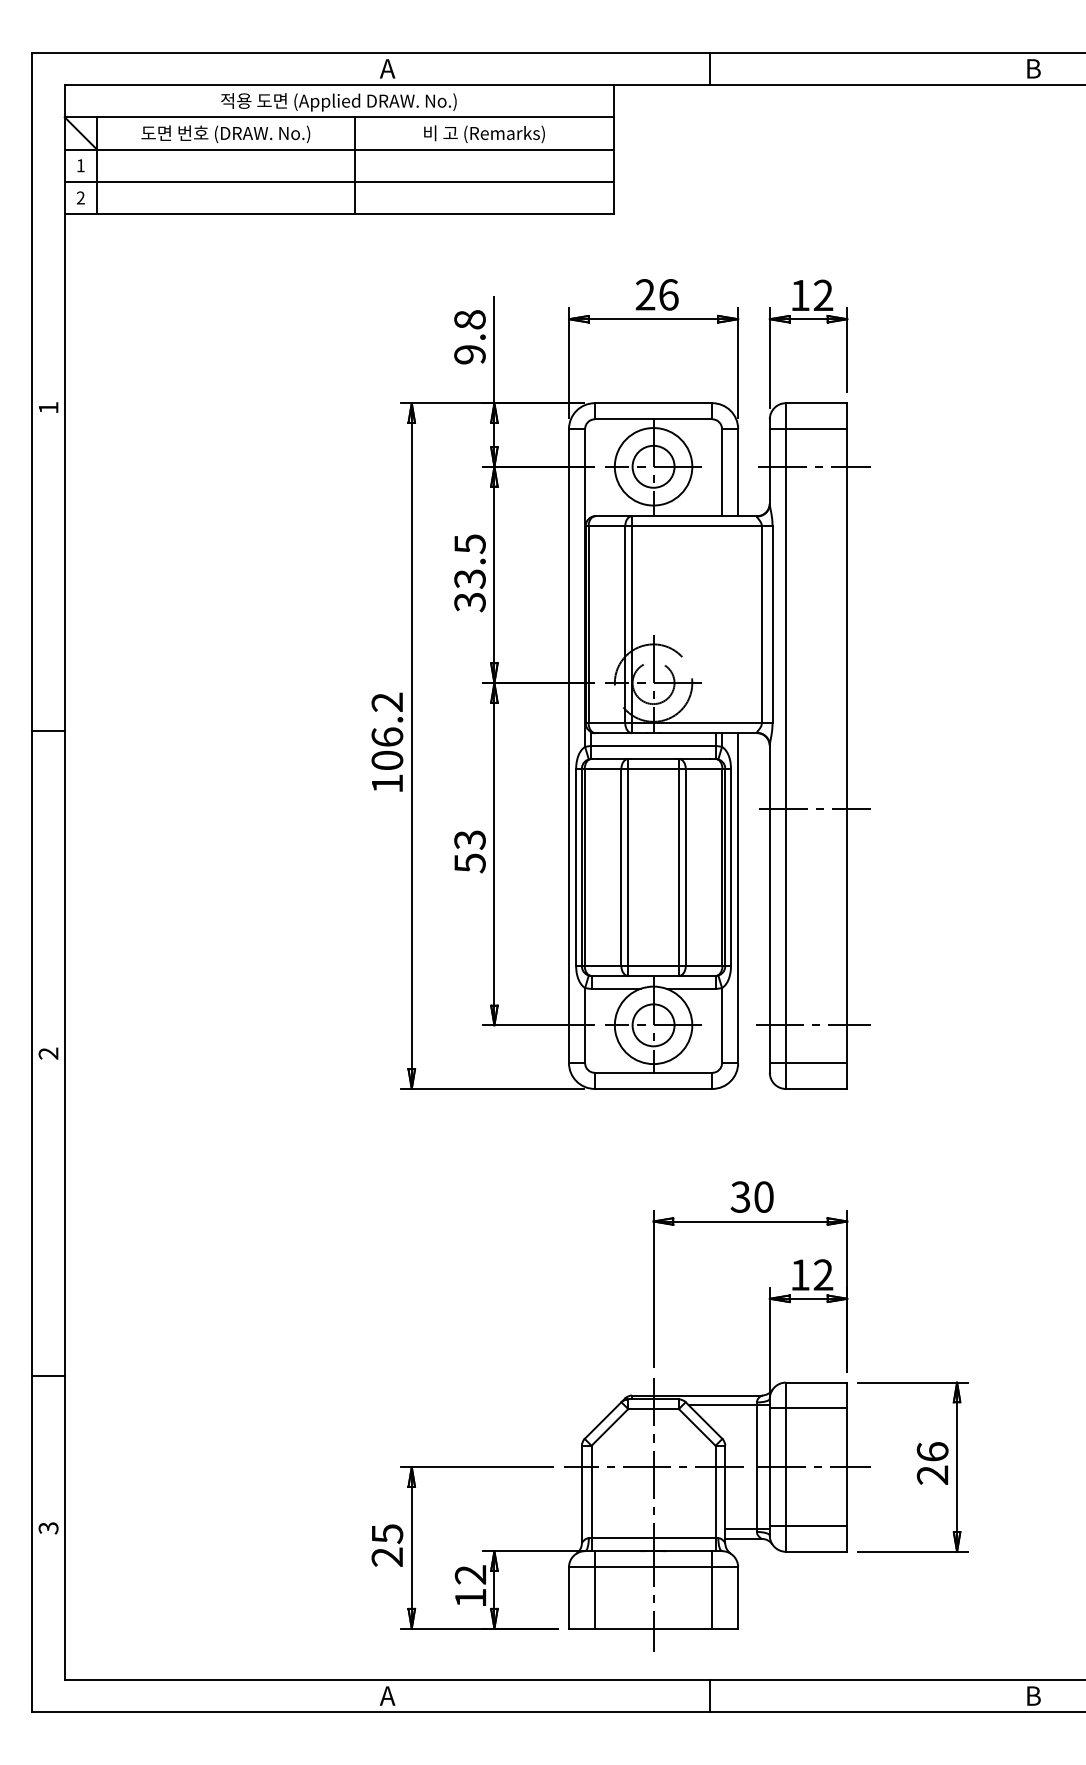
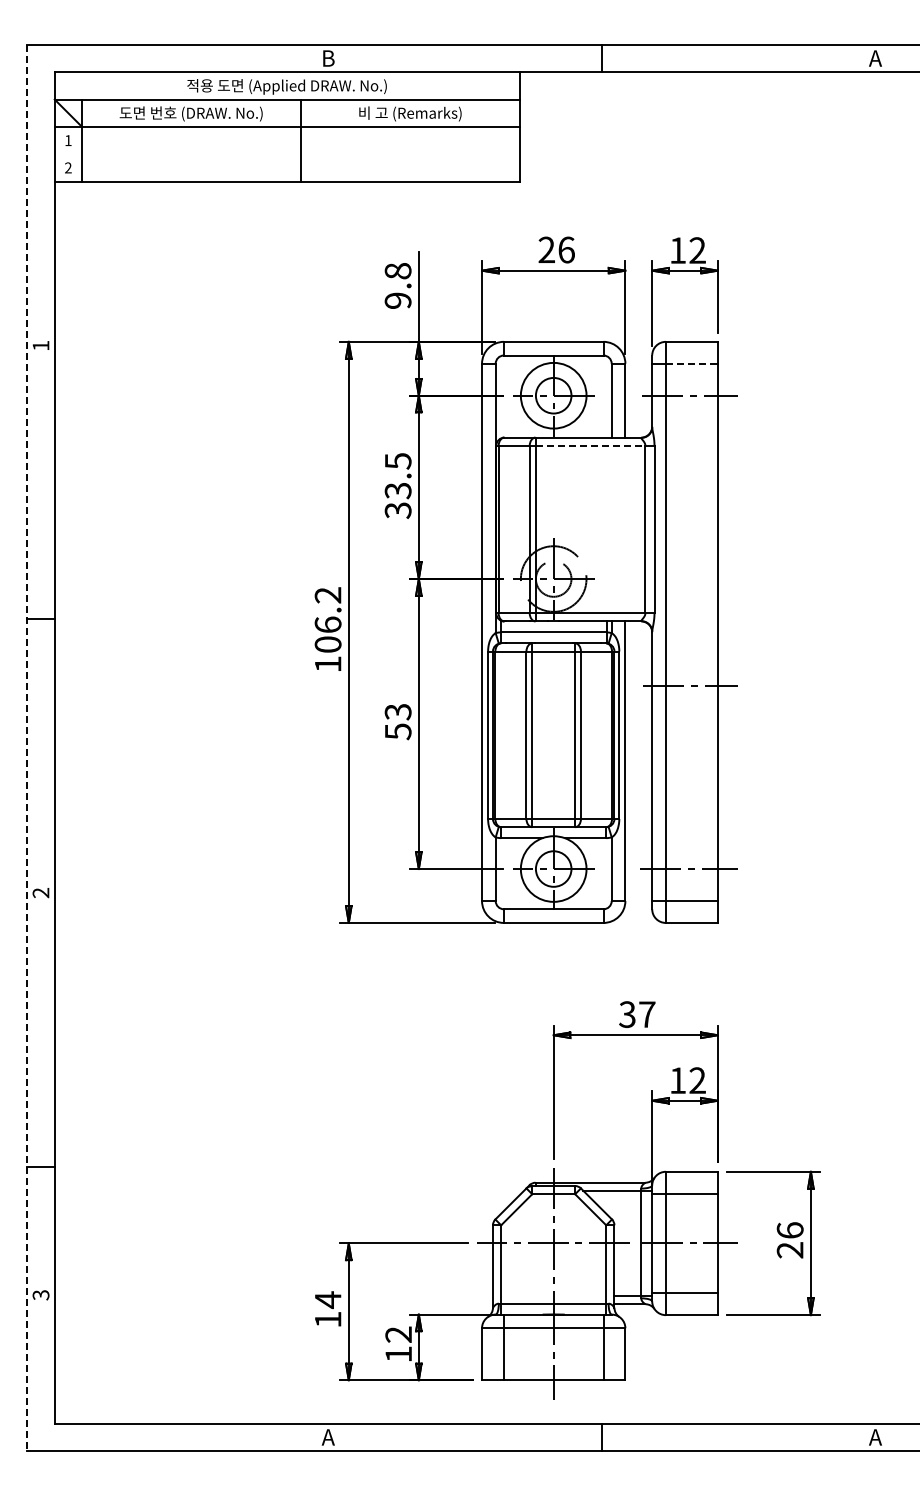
text: (386, 68) -> (327, 58), A -> B
text: (1033, 68) -> (875, 58), B -> A
line: (338, 182) -> (286, 154), removed
line: (816, 428) -> (691, 363), solid -> dashed
line: (697, 525) -> (590, 445), solid -> dashed
line: (32, 883) -> (27, 748), solid -> dashed
text: (764, 1196) -> (647, 1014), 30 -> 37
text: (386, 1545) -> (327, 1309), 25 -> 14
text: (1033, 1696) -> (875, 1437), B -> A

